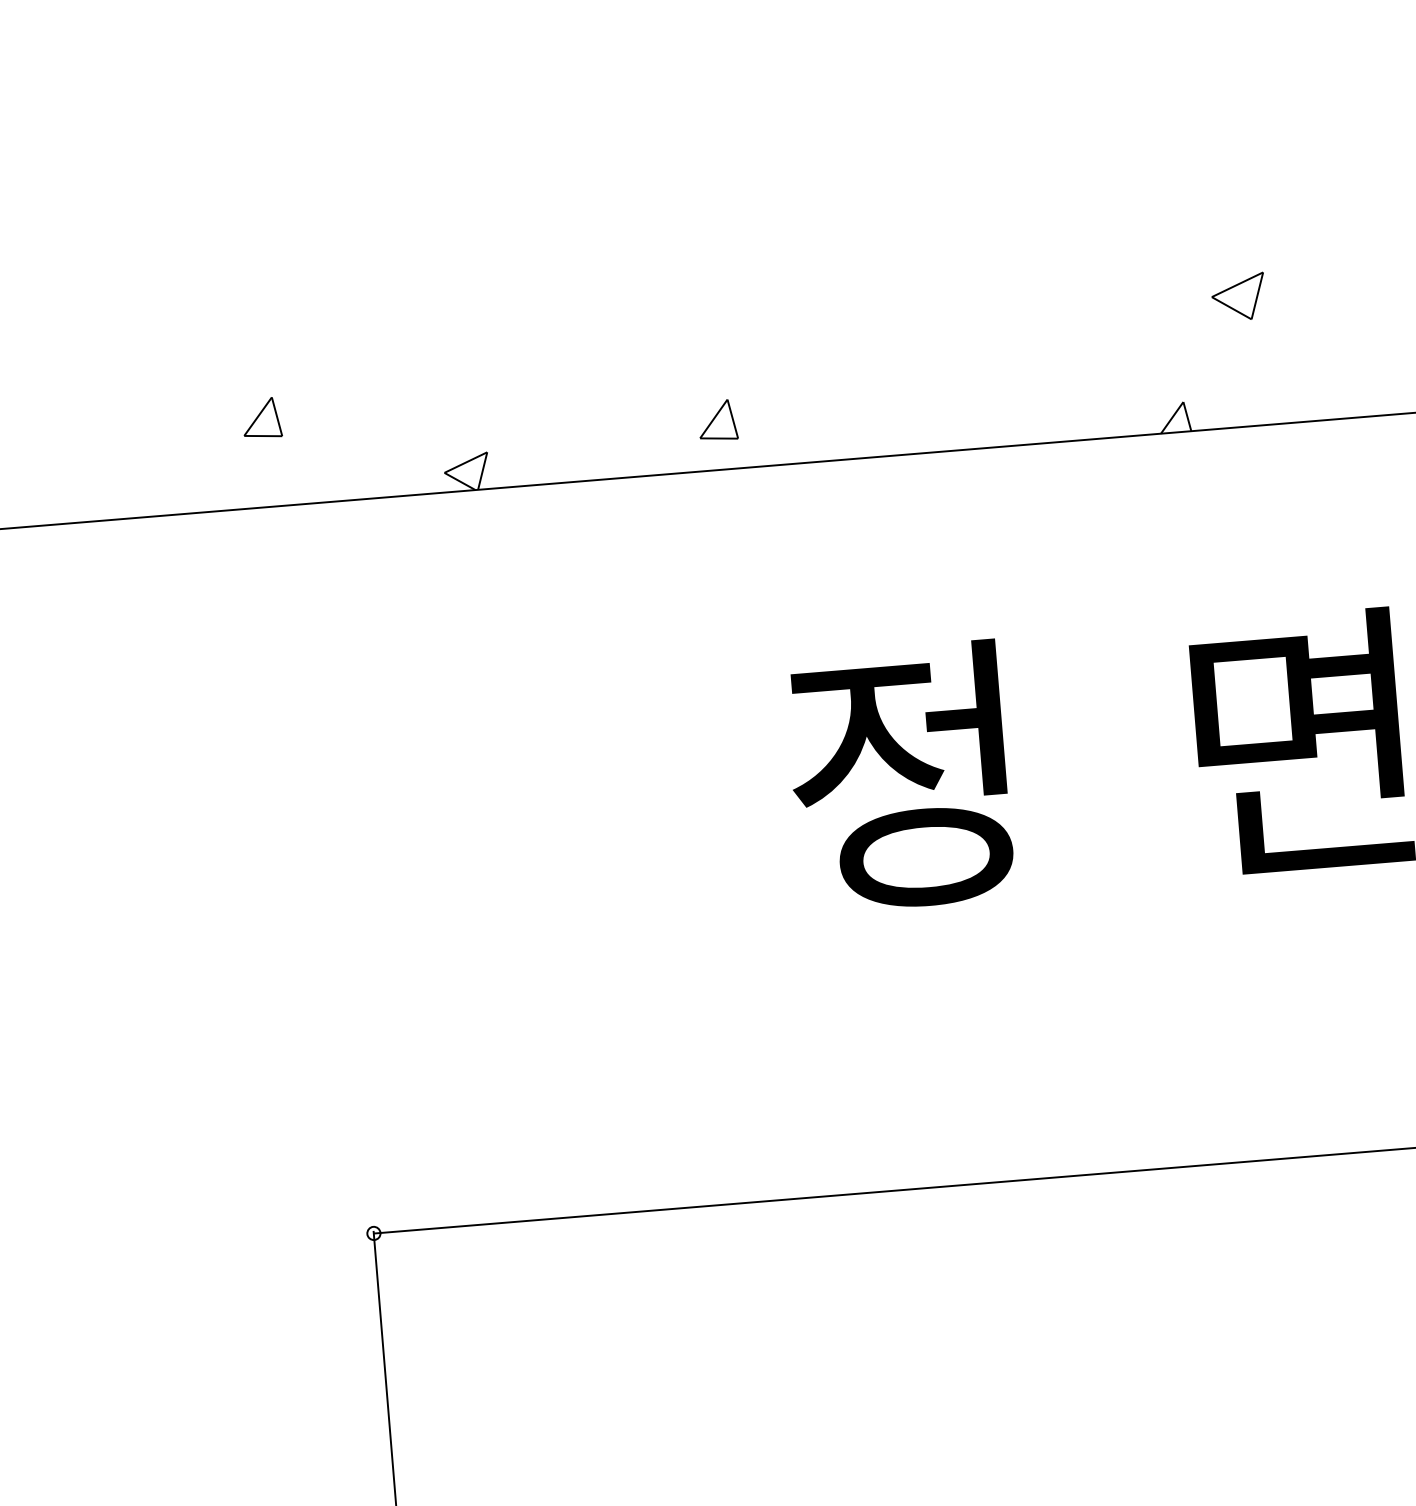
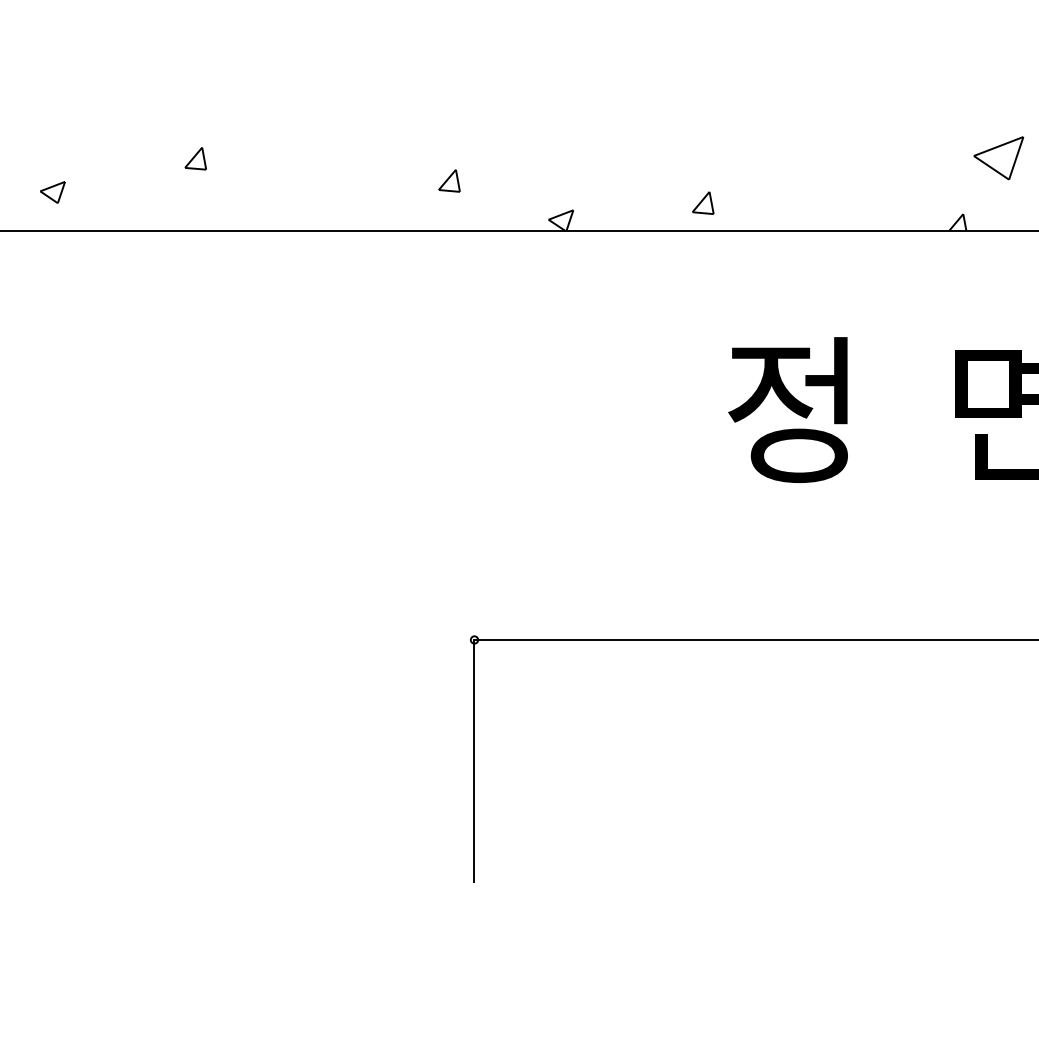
part: (1238, 297) -> (998, 158), size x1.67

